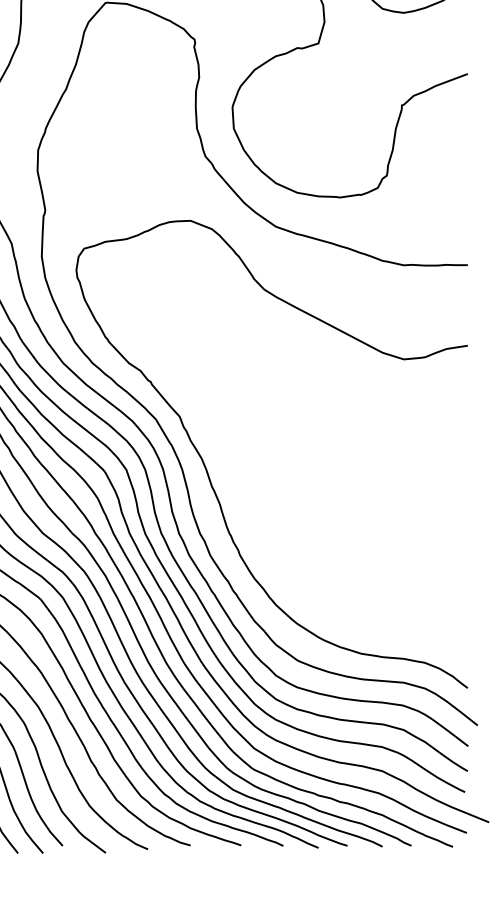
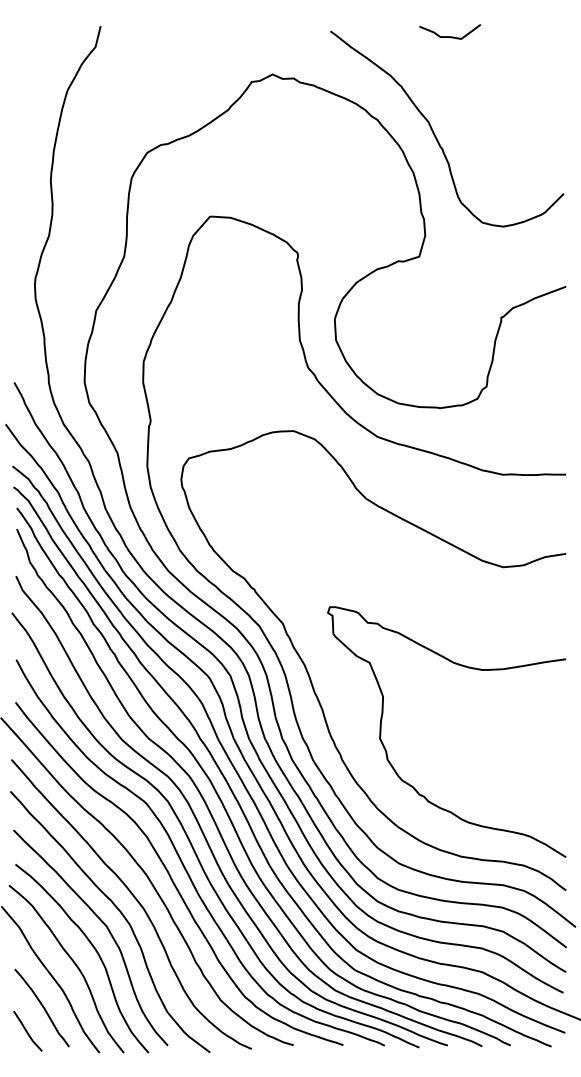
curve: (286, 547) -> (387, 752), added

